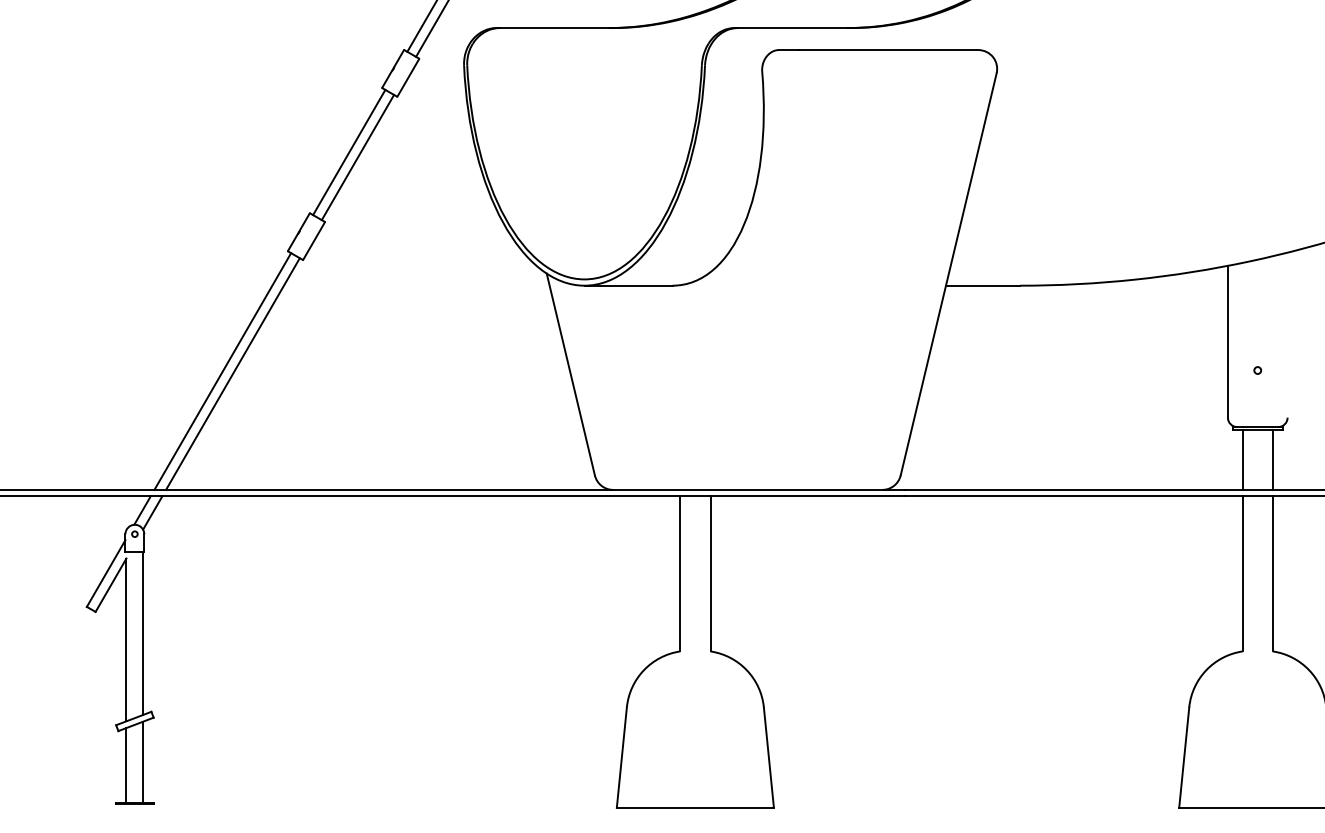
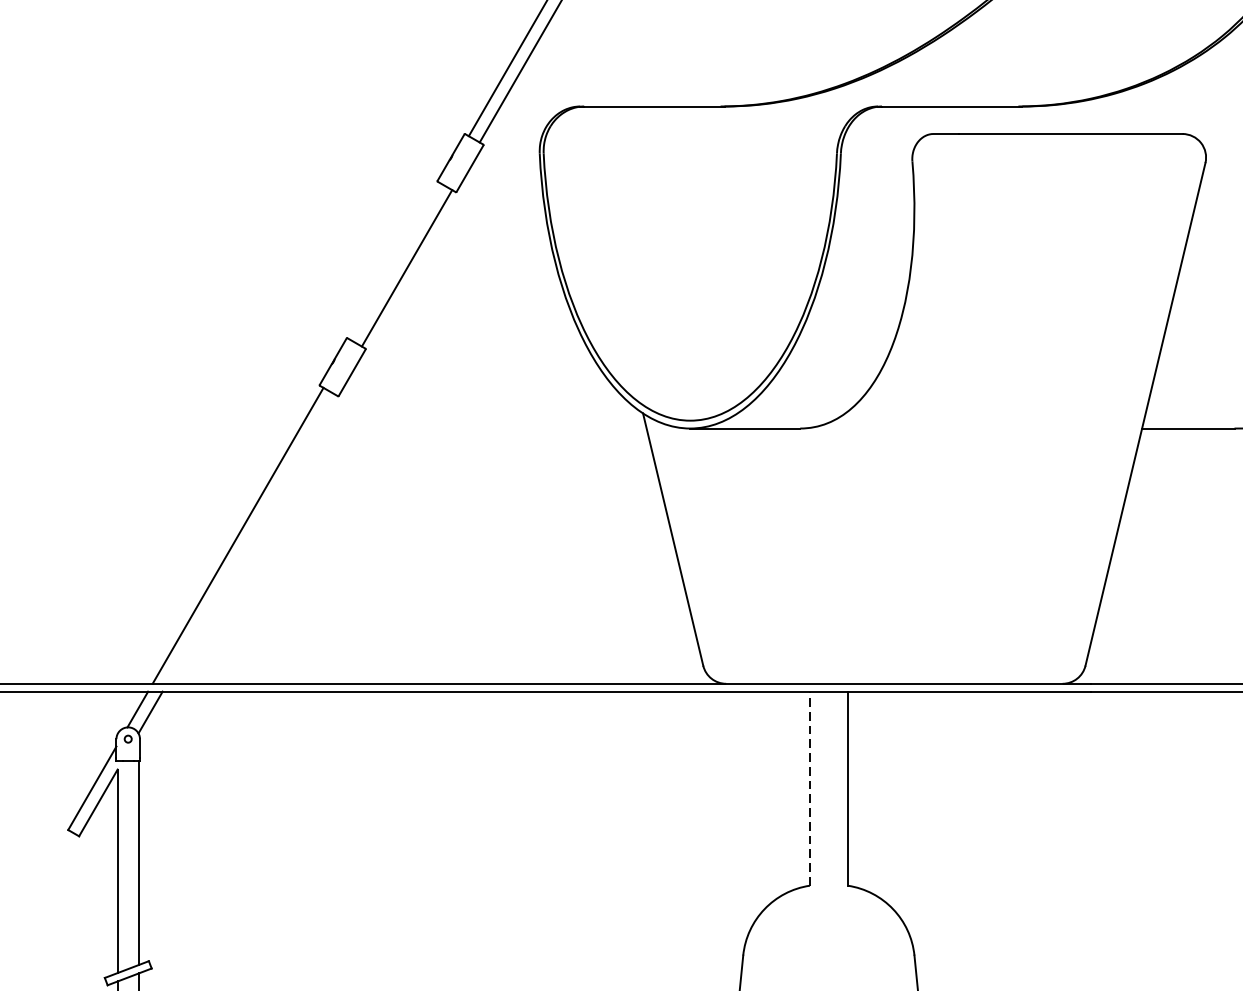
line: (349, 152) -> (396, 262), removed
line: (232, 373) -> (250, 538), removed
line: (680, 573) -> (810, 788), solid -> dashed

